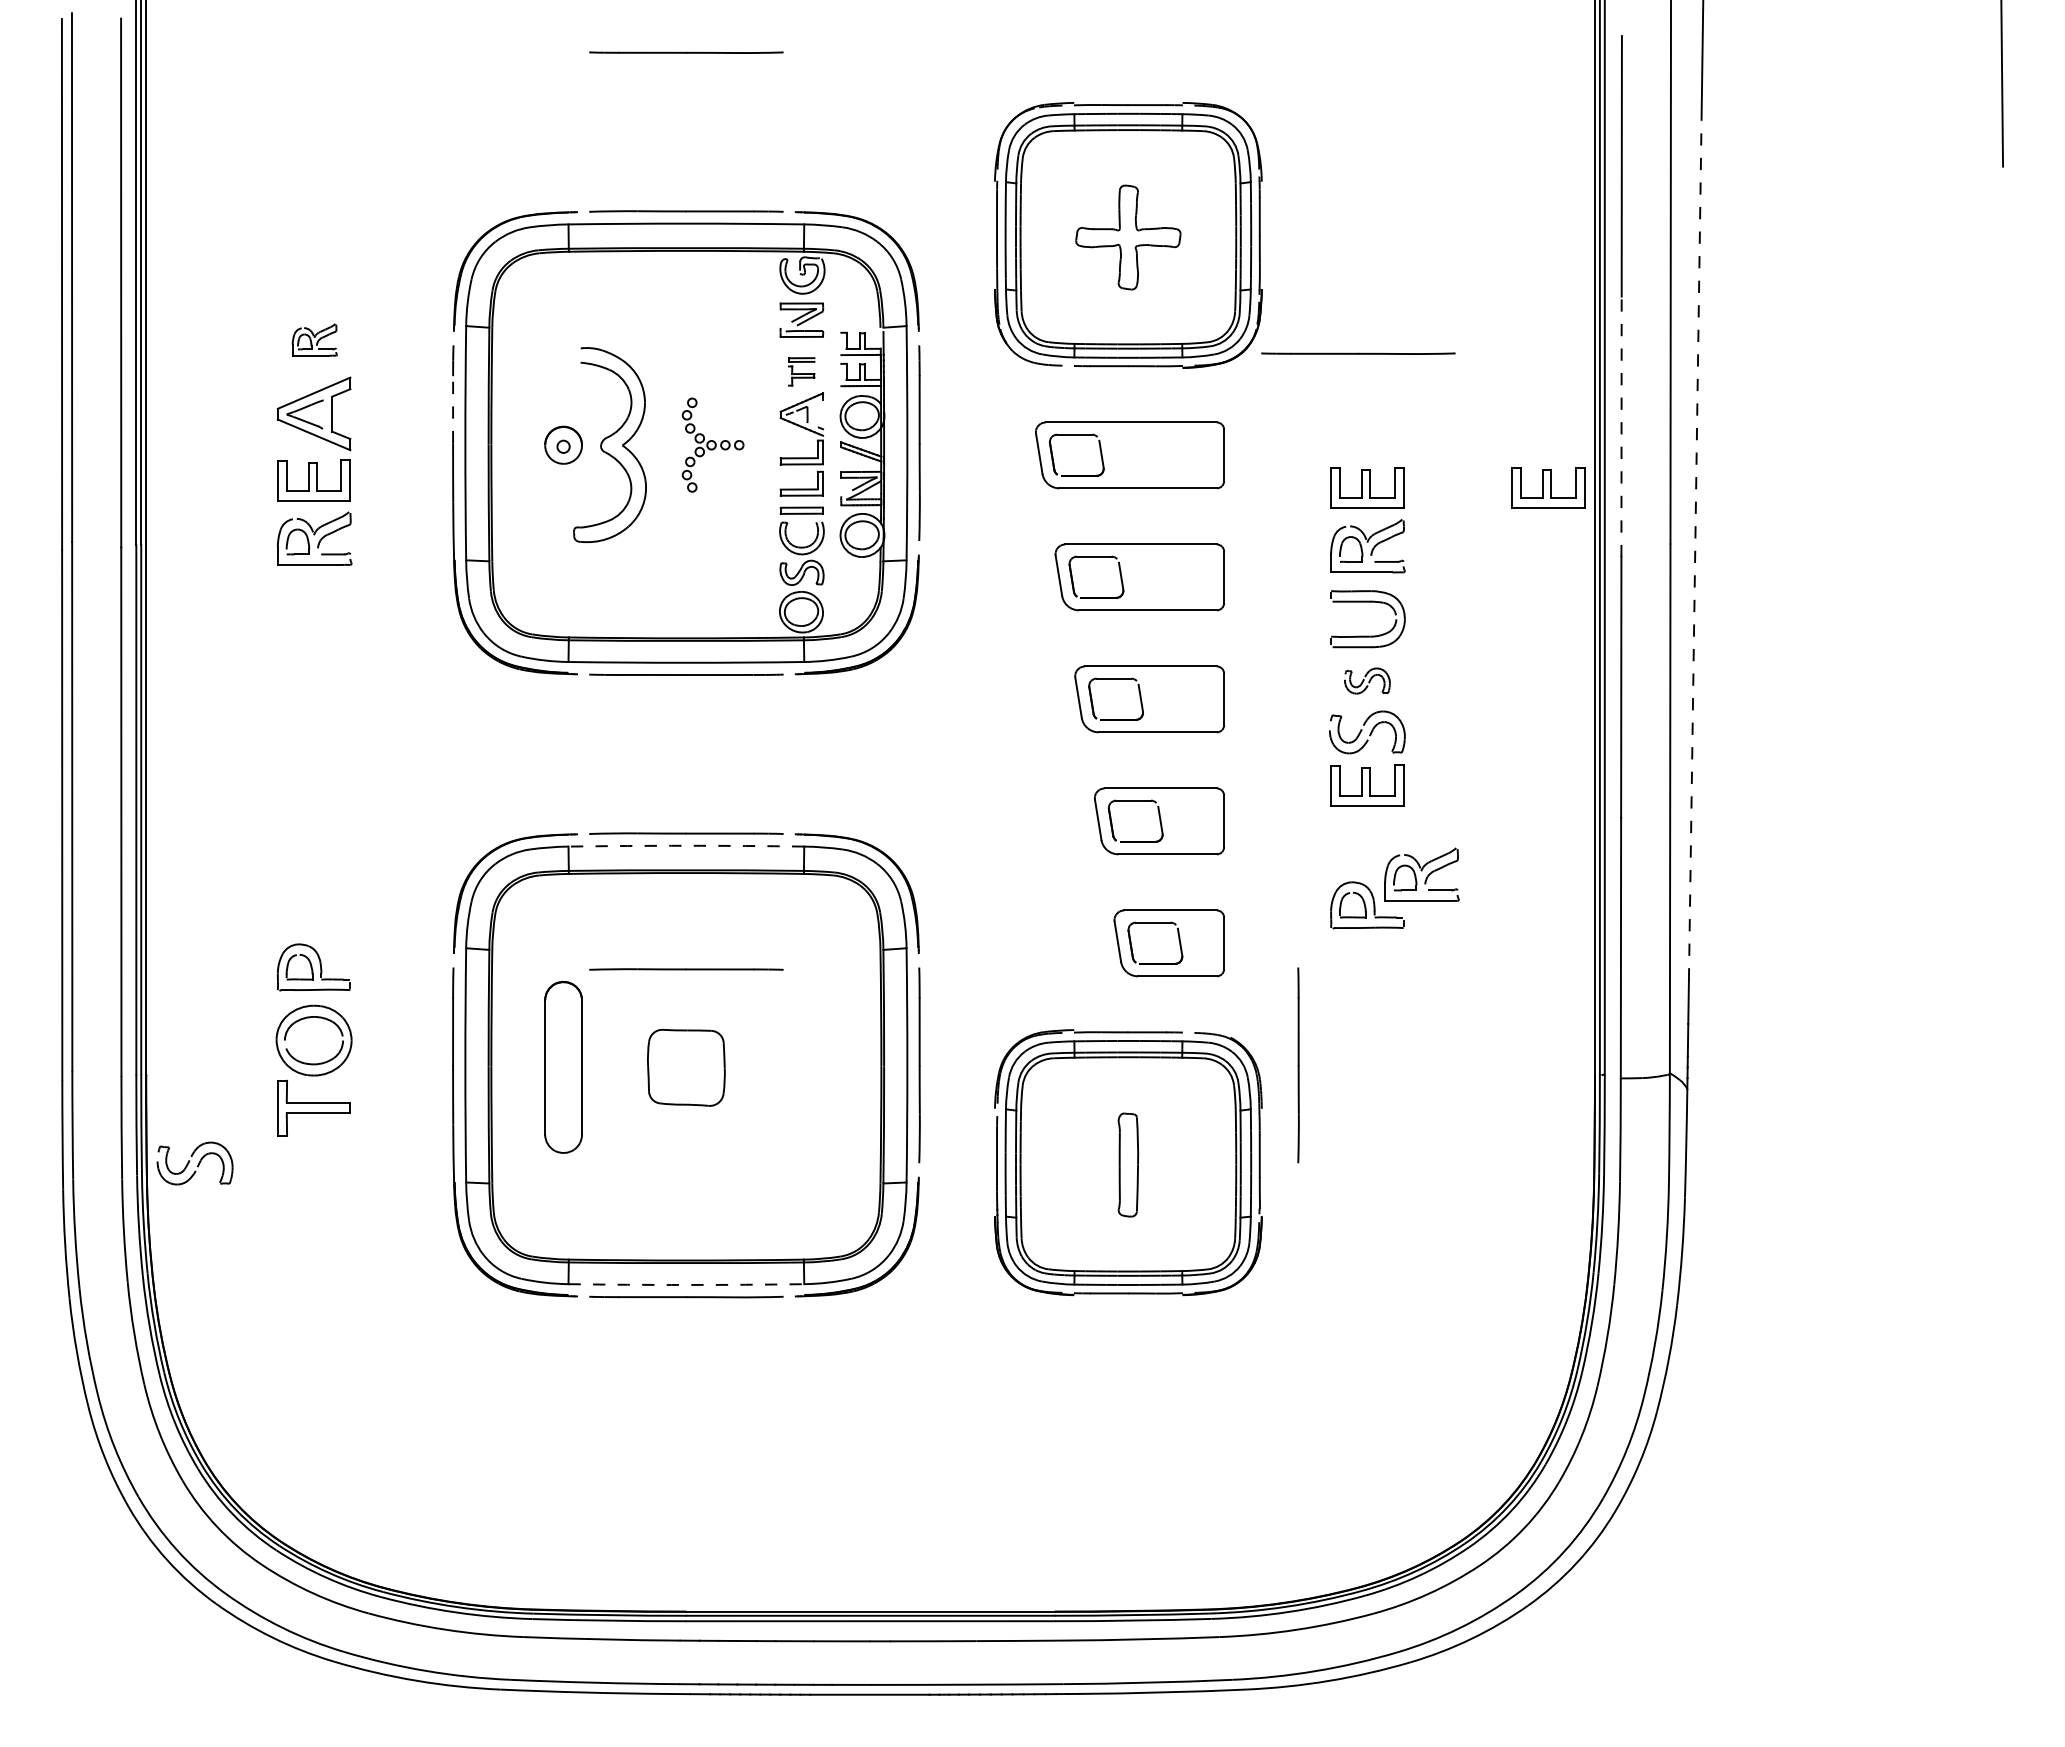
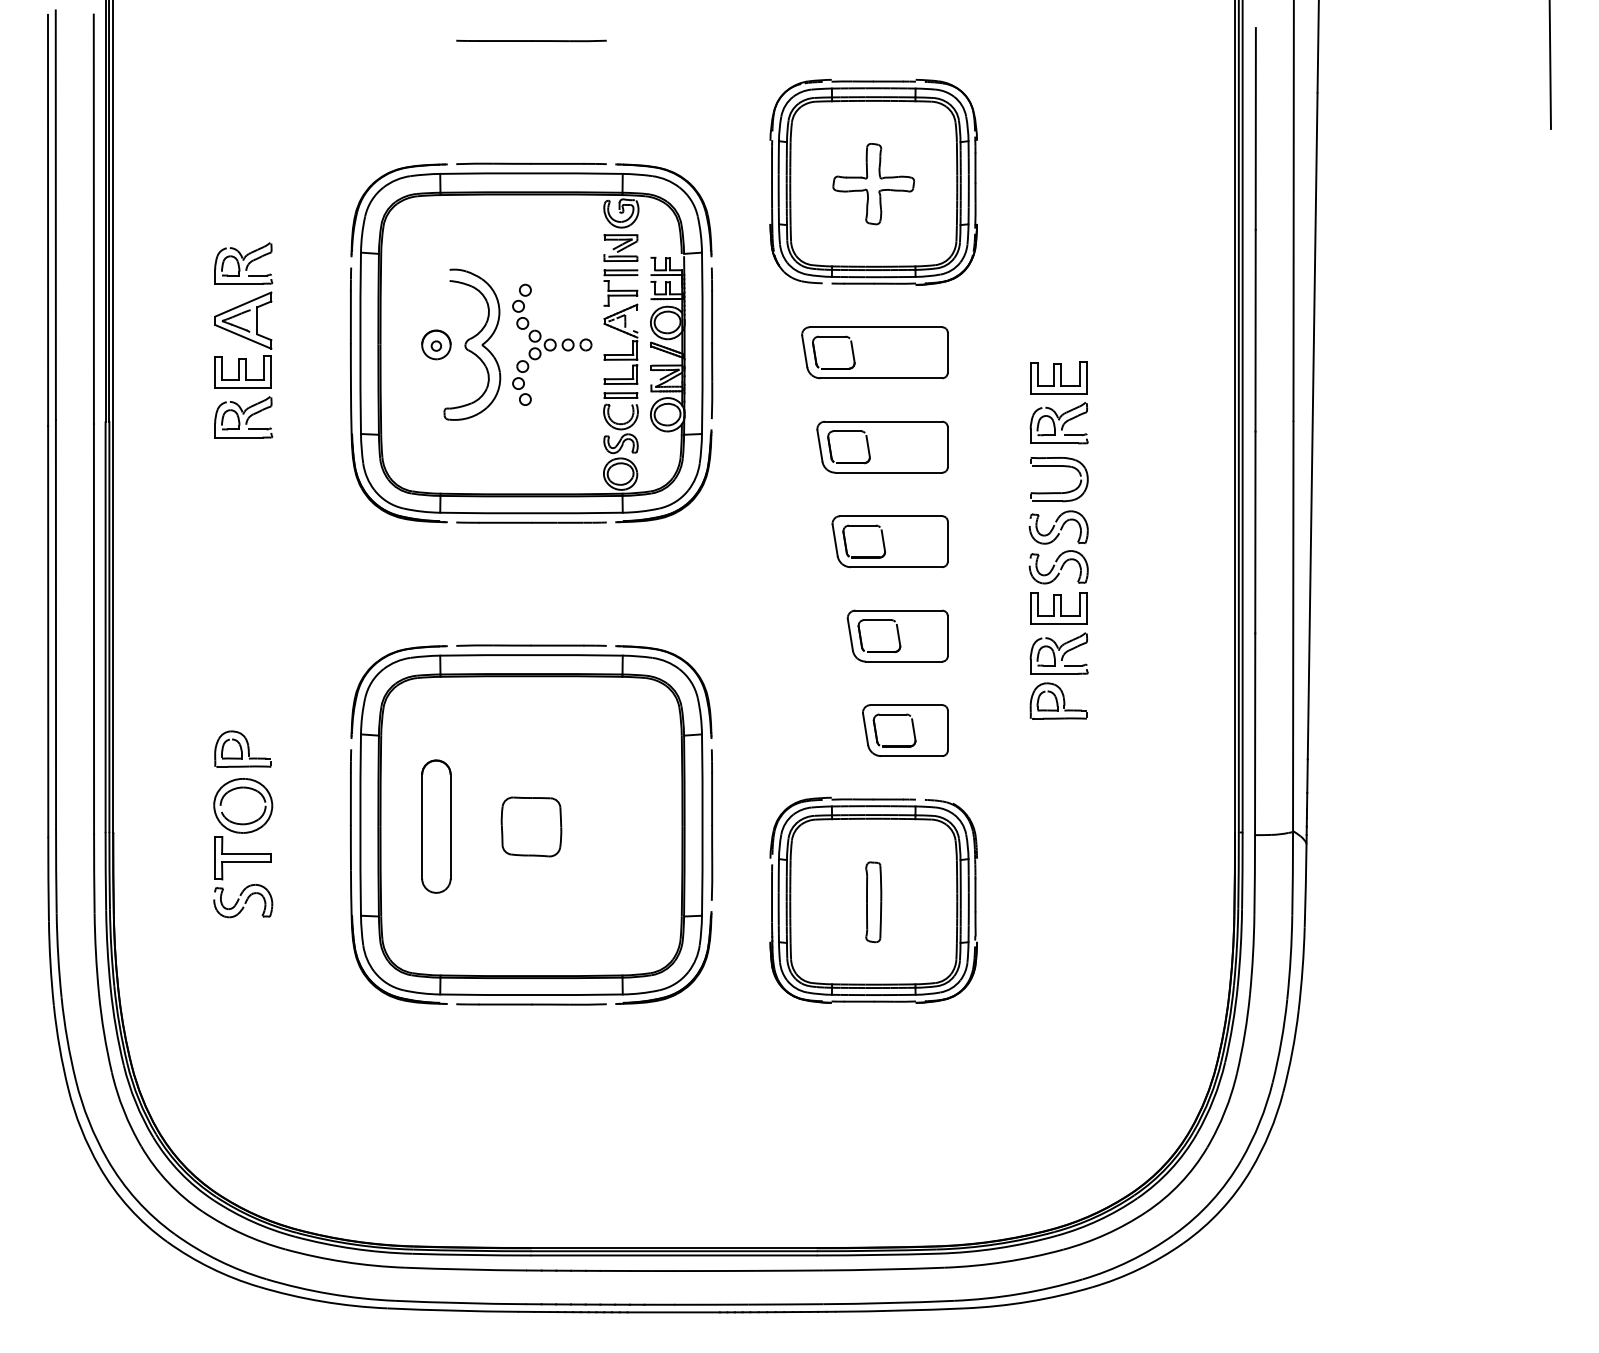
part: (314, 339) -> (243, 263), size x1.67
line: (1358, 353) -> (1051, 273), removed
part: (801, 371) -> (620, 287), size x1.67
line: (453, 409) -> (351, 317), dashed -> solid
line: (1621, 426) -> (1255, 330), dashed -> solid
part: (712, 444) -> (551, 344), size x1.67
part: (1548, 487) -> (1199, 377), removed
line: (1695, 549) -> (1312, 425), dashed -> solid
part: (1367, 680) -> (1058, 527), size x1.67
arc: (686, 845) -> (531, 654), dashed -> solid
part: (1421, 874) -> (1058, 653), moved
line: (686, 969) -> (531, 750), removed
line: (1298, 1065) -> (1005, 825), removed
part: (194, 1163) -> (242, 901), moved
arc: (686, 1284) -> (531, 994), dashed -> solid

